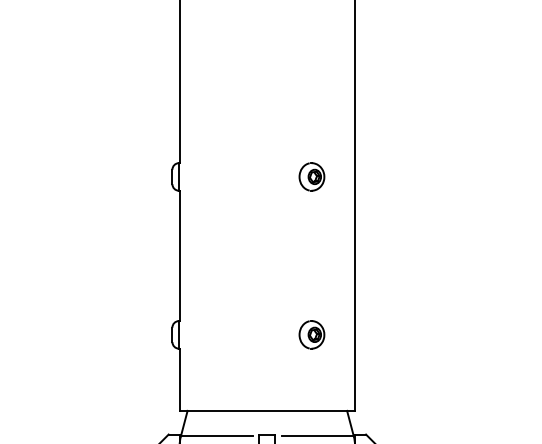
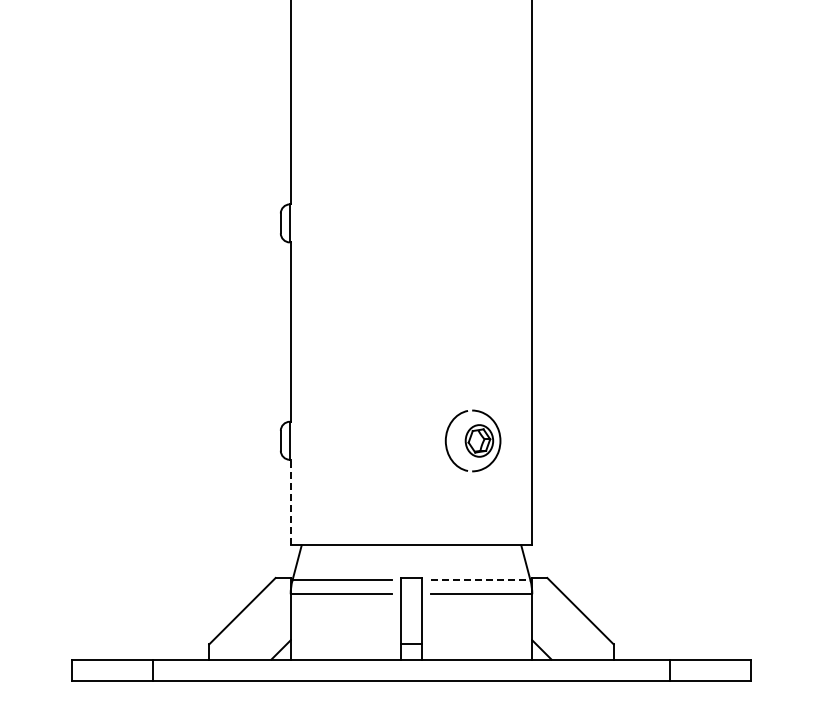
part: (311, 177) -> (472, 223), removed
part: (311, 334) -> (472, 440), size x1.6
line: (179, 379) -> (290, 502), solid -> dashed
line: (317, 436) -> (480, 580), solid -> dashed

